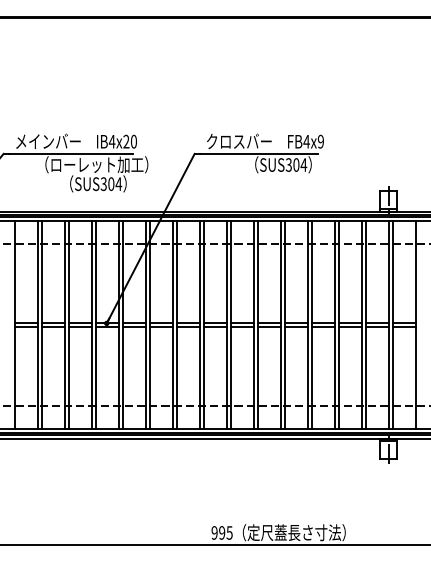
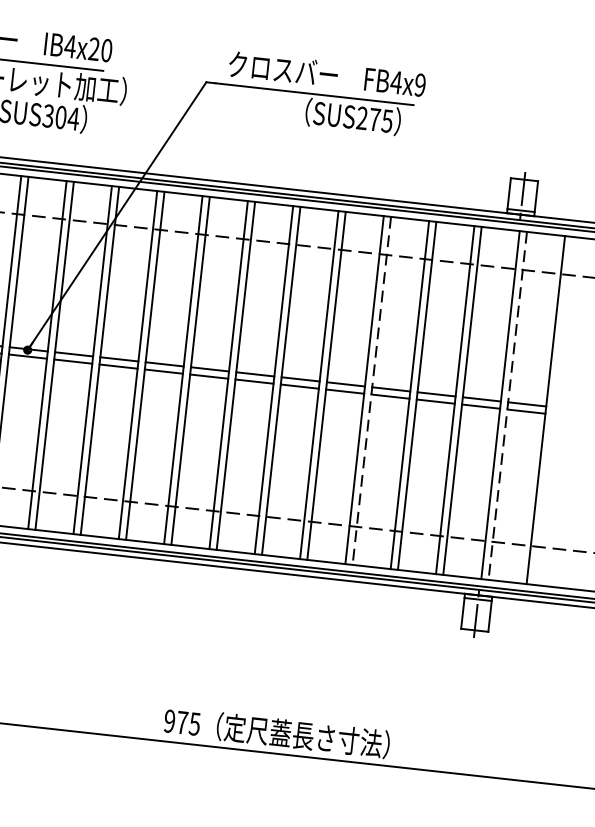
text: (296, 164) -> (375, 118), SUS304 -> SUS275
line: (312, 325) -> (372, 391), solid -> dashed
line: (393, 325) -> (507, 406), solid -> dashed
text: (222, 532) -> (182, 722), 995 -> 975

